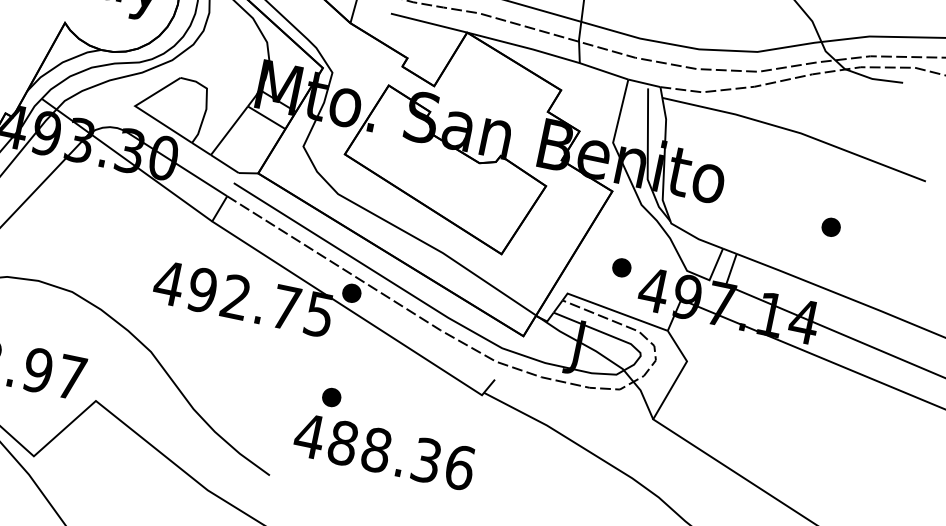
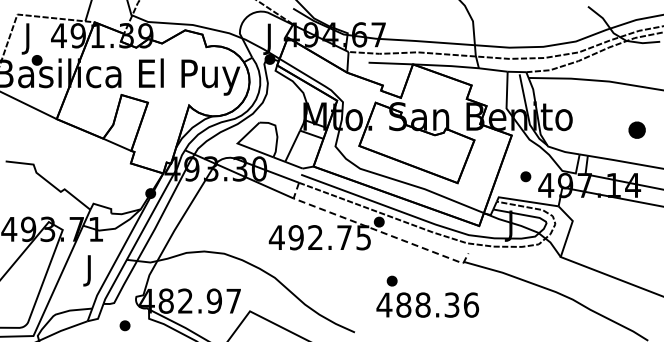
part: (830, 226) -> (636, 129), size x1.6
line: (344, 306) -> (376, 230), solid -> dashed
text: (387, 436) -> (427, 296), moved

